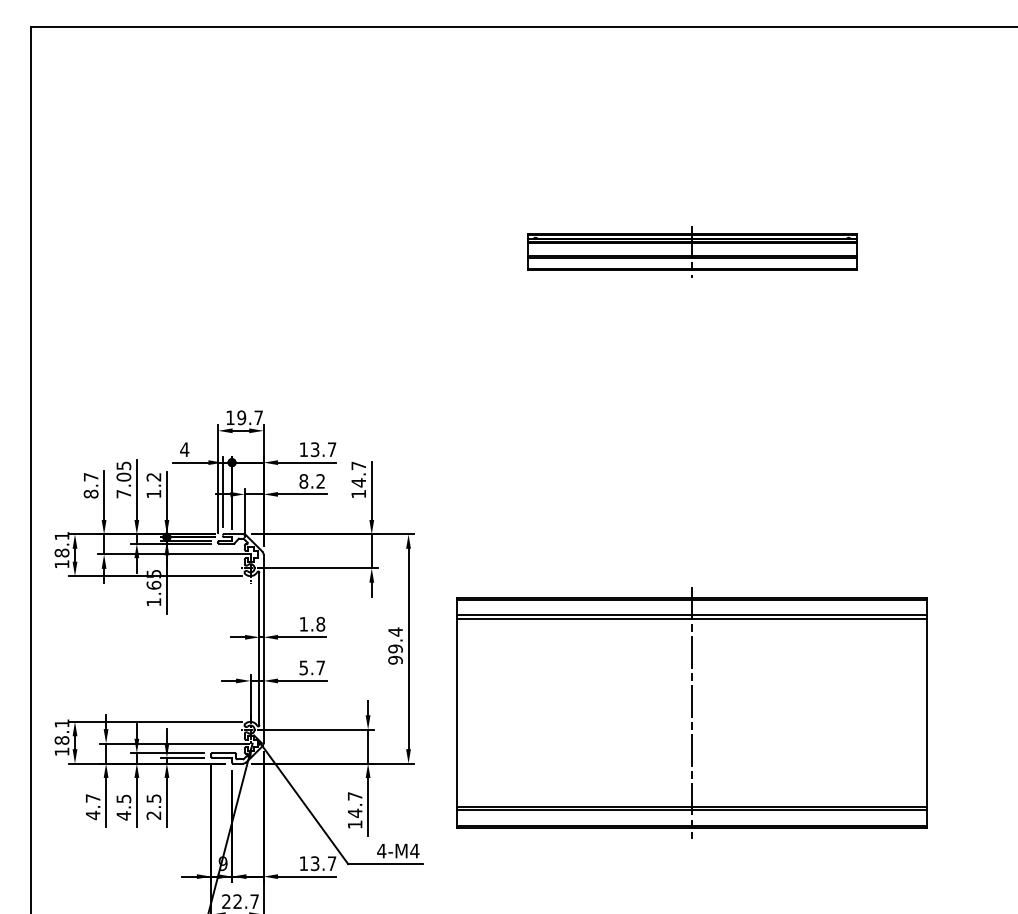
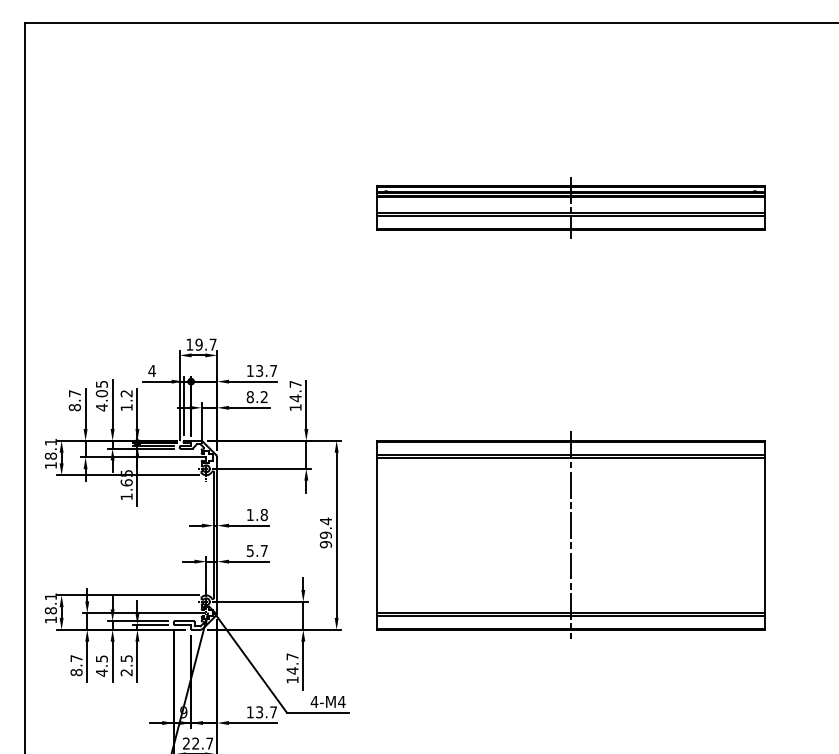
part: (691, 251) -> (569, 207), size x1.43
text: (123, 493) -> (101, 407), 7.05 -> 4.05
part: (691, 712) -> (569, 534), moved
text: (92, 815) -> (76, 672), 4.7 -> 8.7

